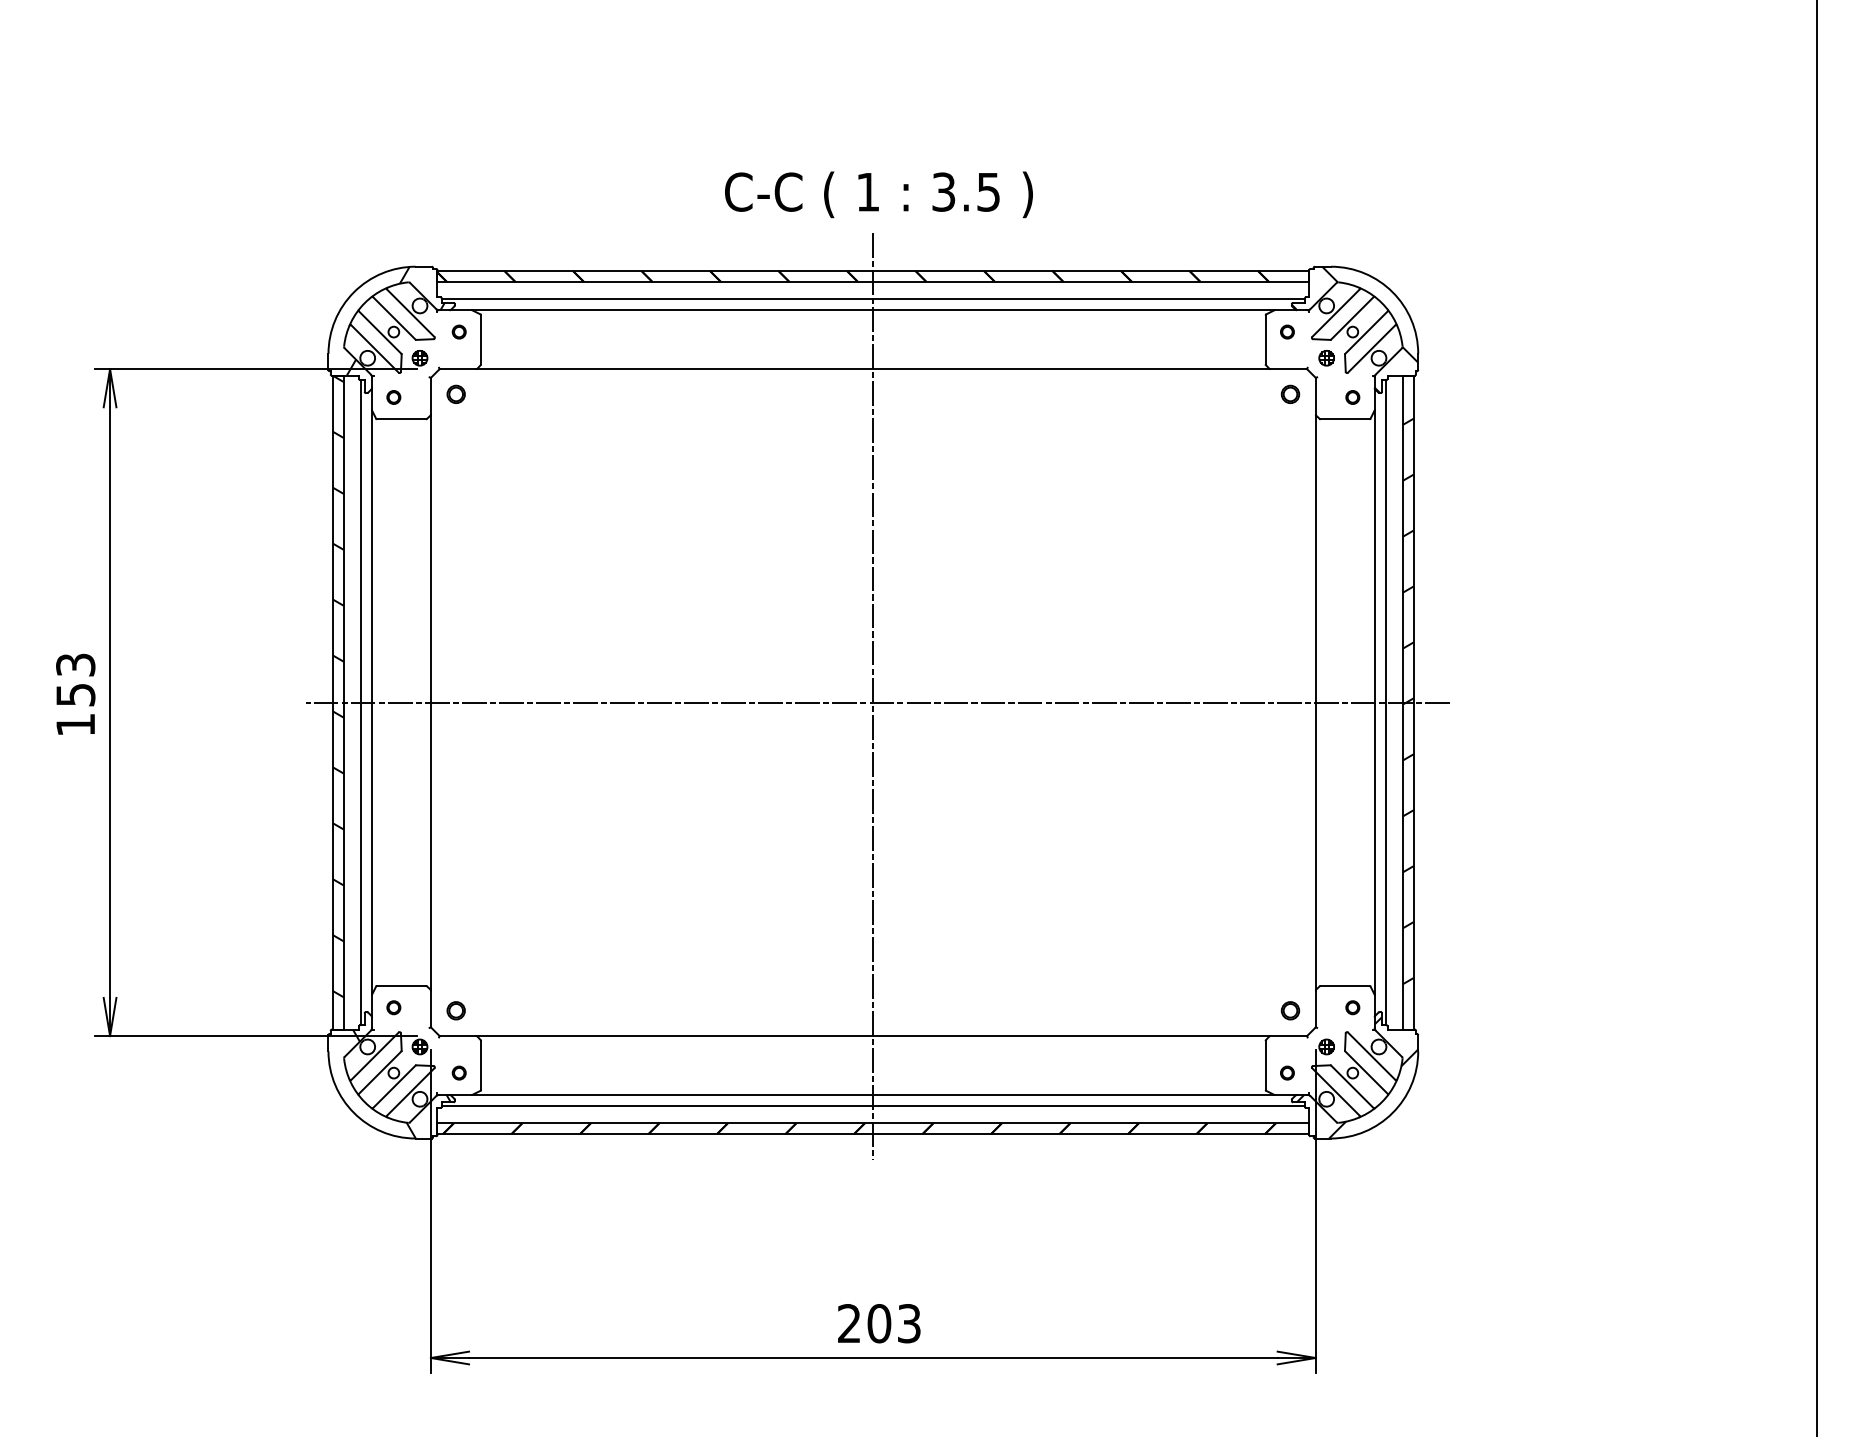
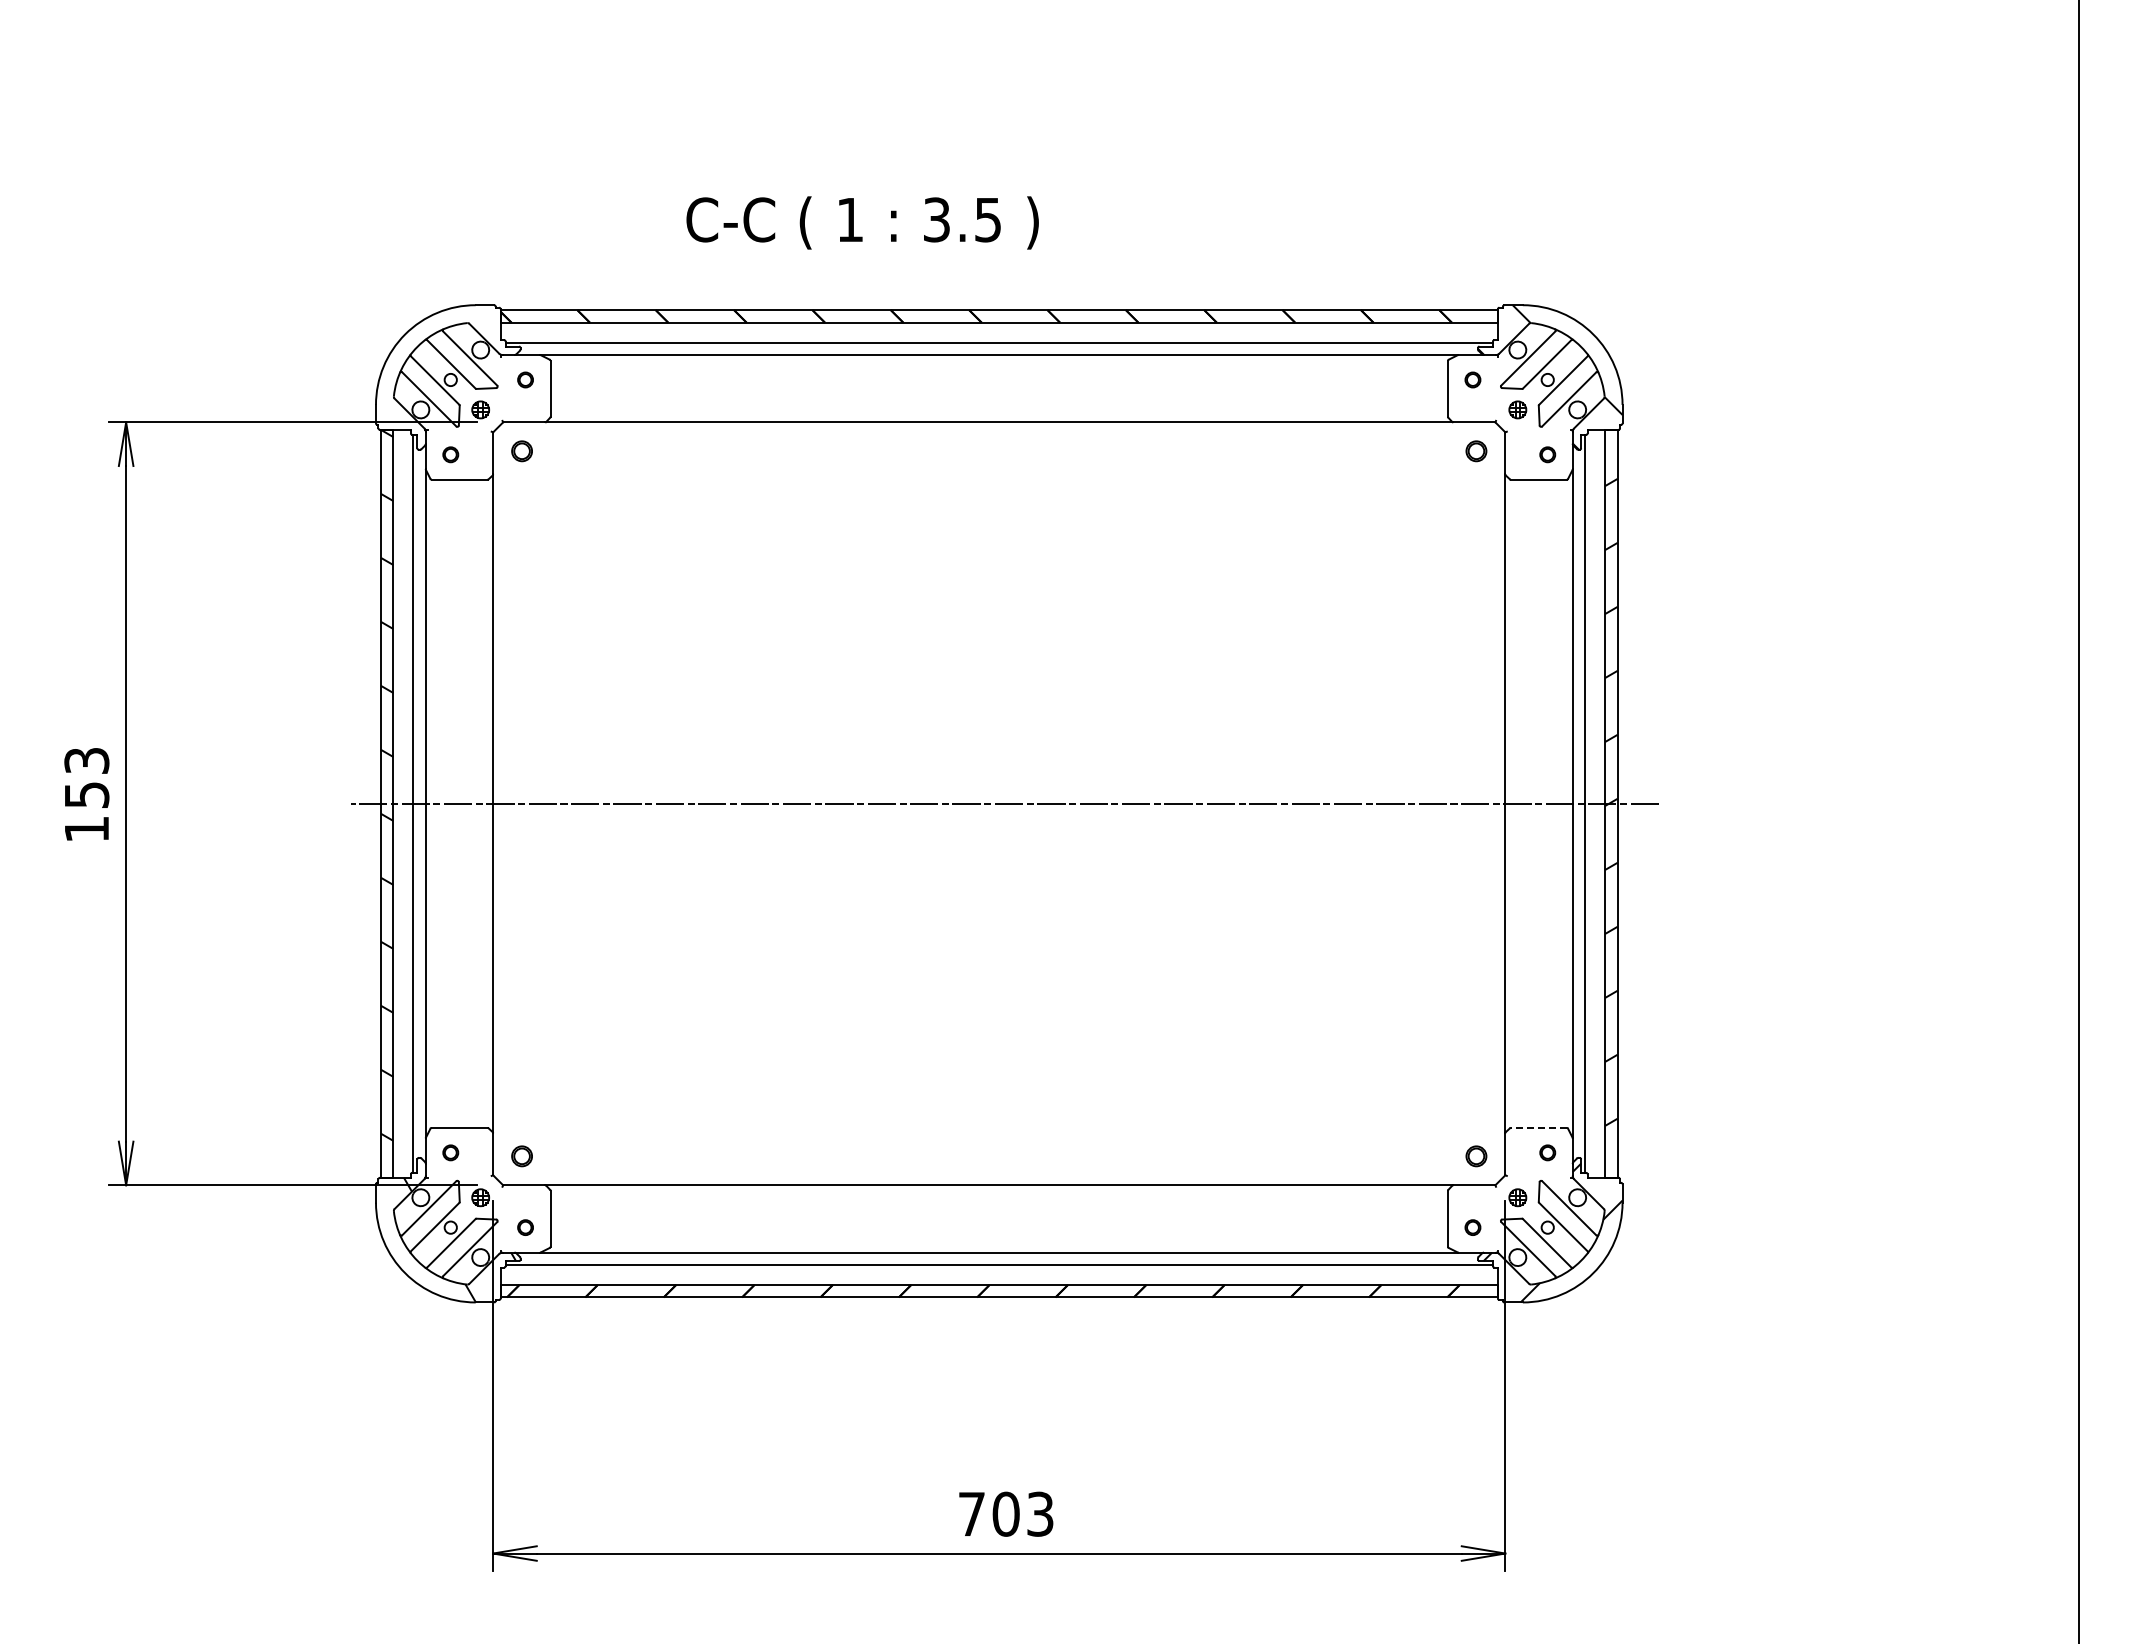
text: (878, 194) -> (862, 222), moved
hatch: (395, 321) -> (452, 367), removed
line: (873, 696) -> (999, 796), removed
line: (1344, 985) -> (1538, 1127), solid -> dashed
text: (849, 1323) -> (971, 1513), 203 -> 703

